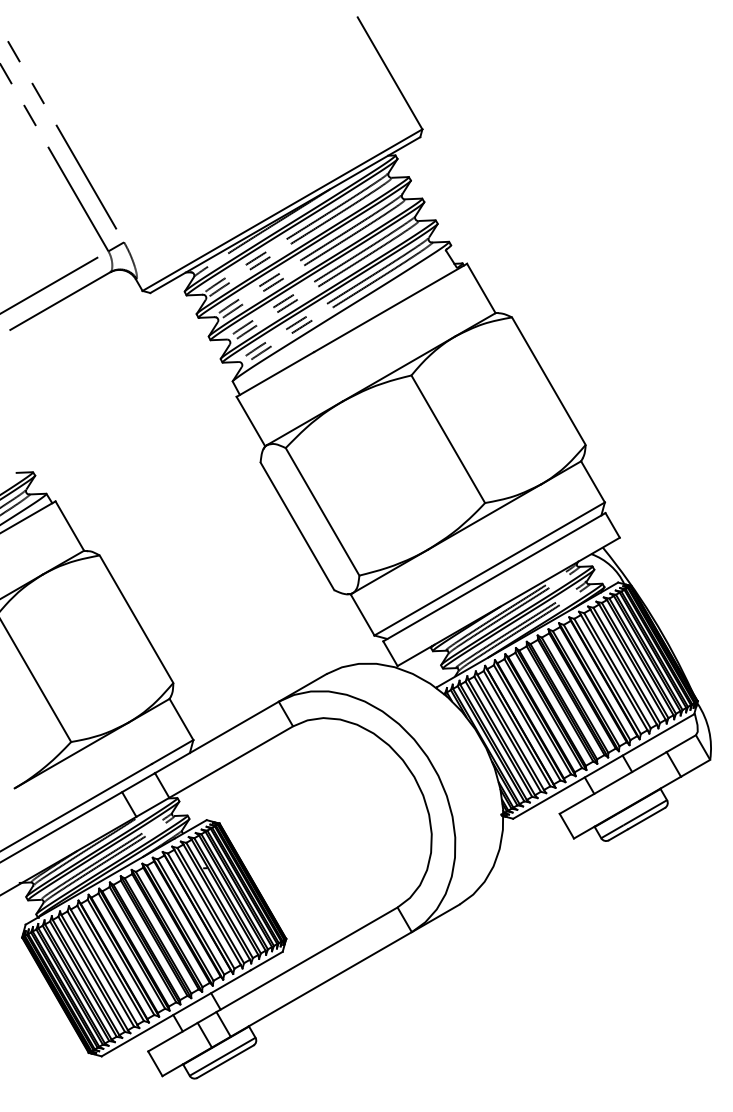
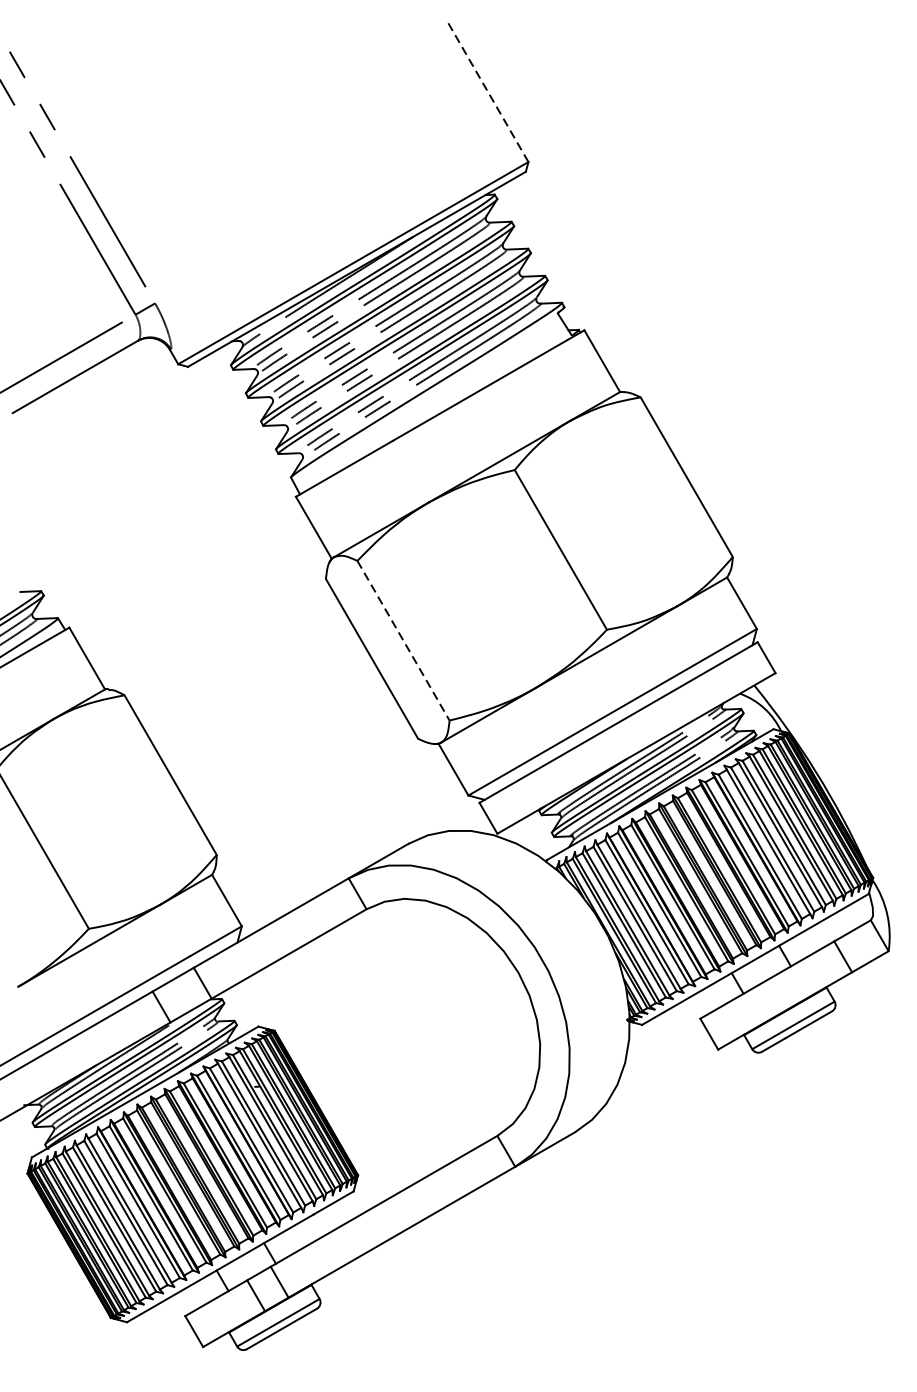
line: (390, 73) -> (488, 92), solid -> dashed
line: (322, 511) -> (403, 640), solid -> dashed

